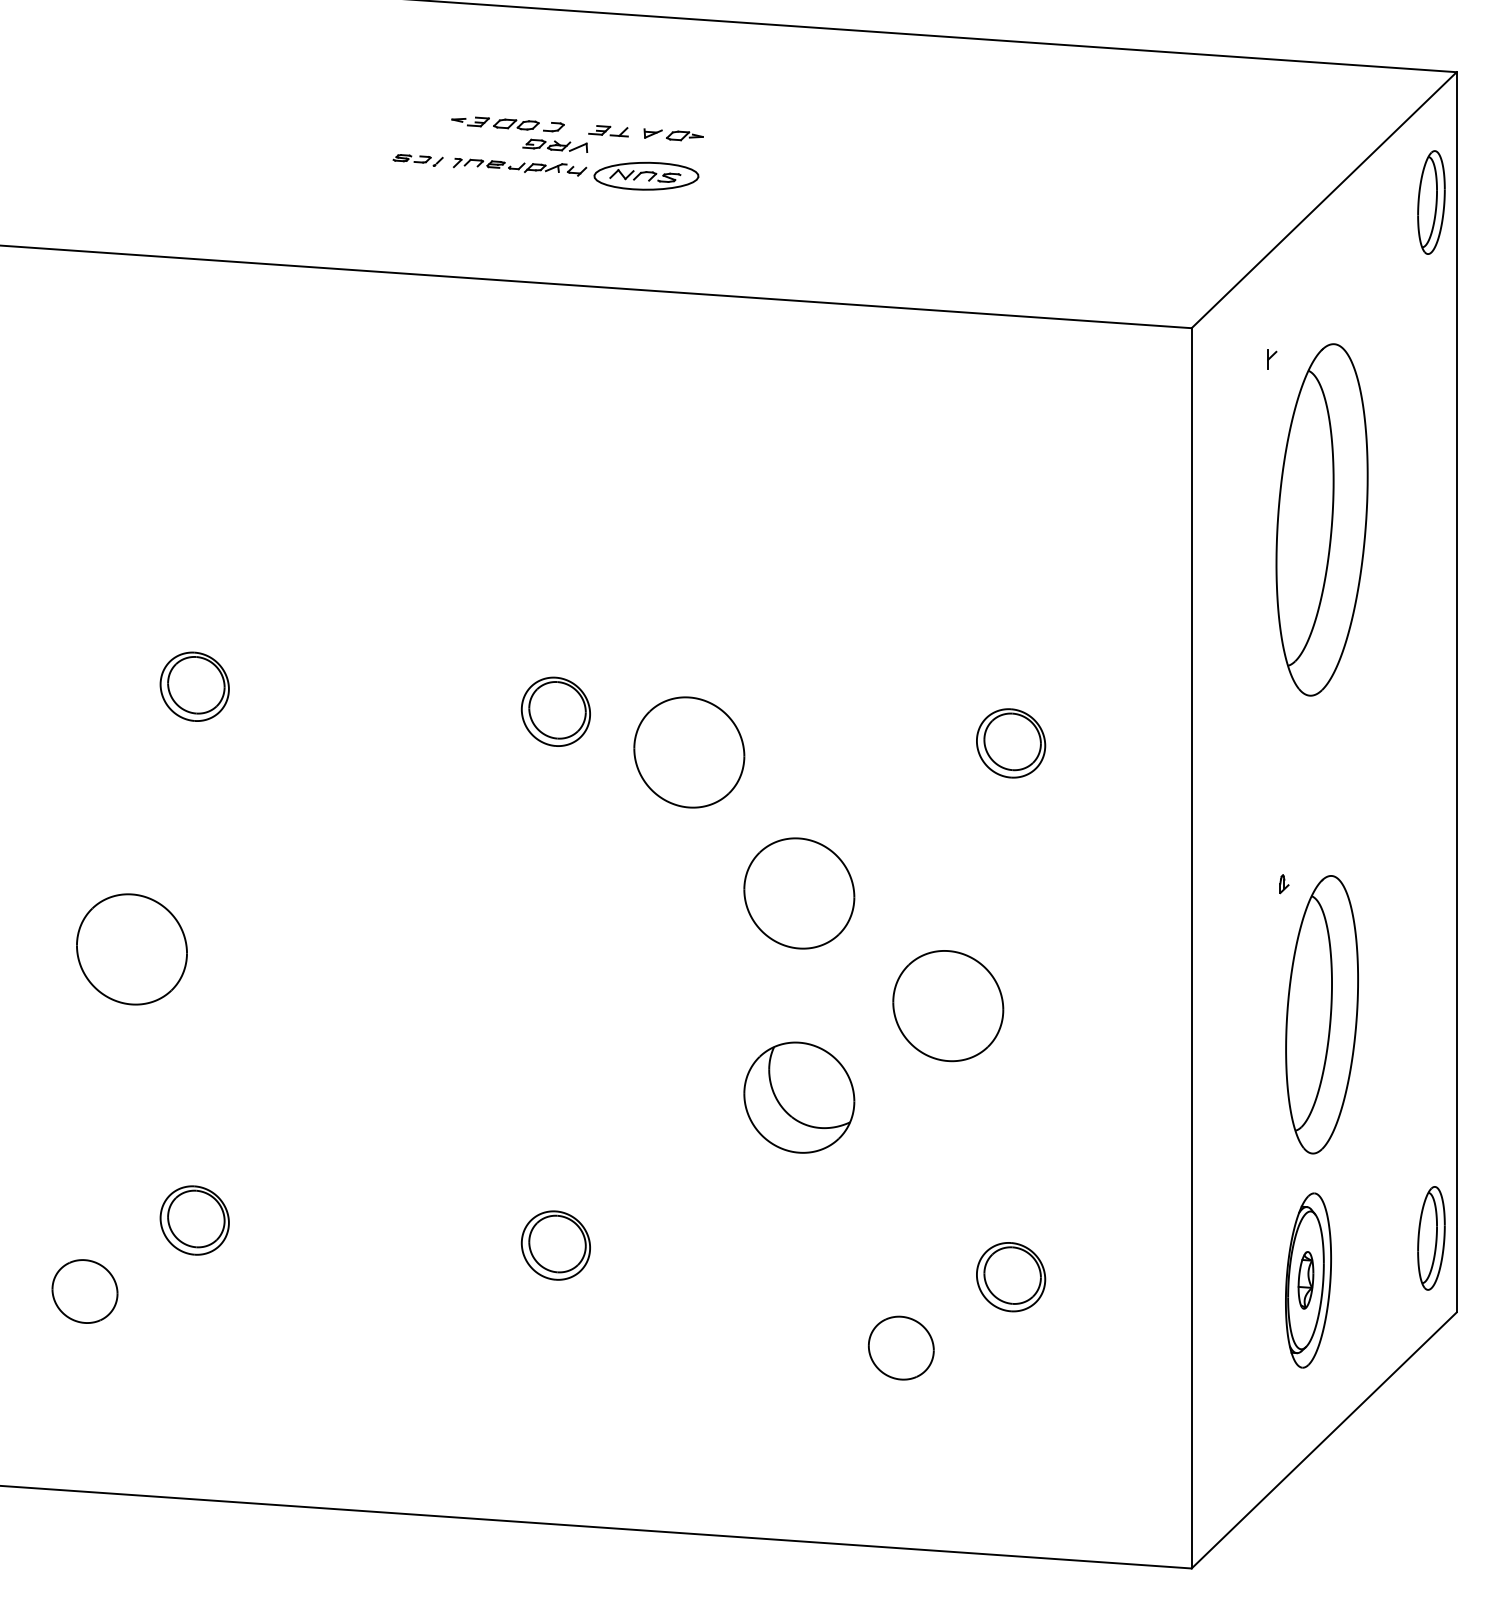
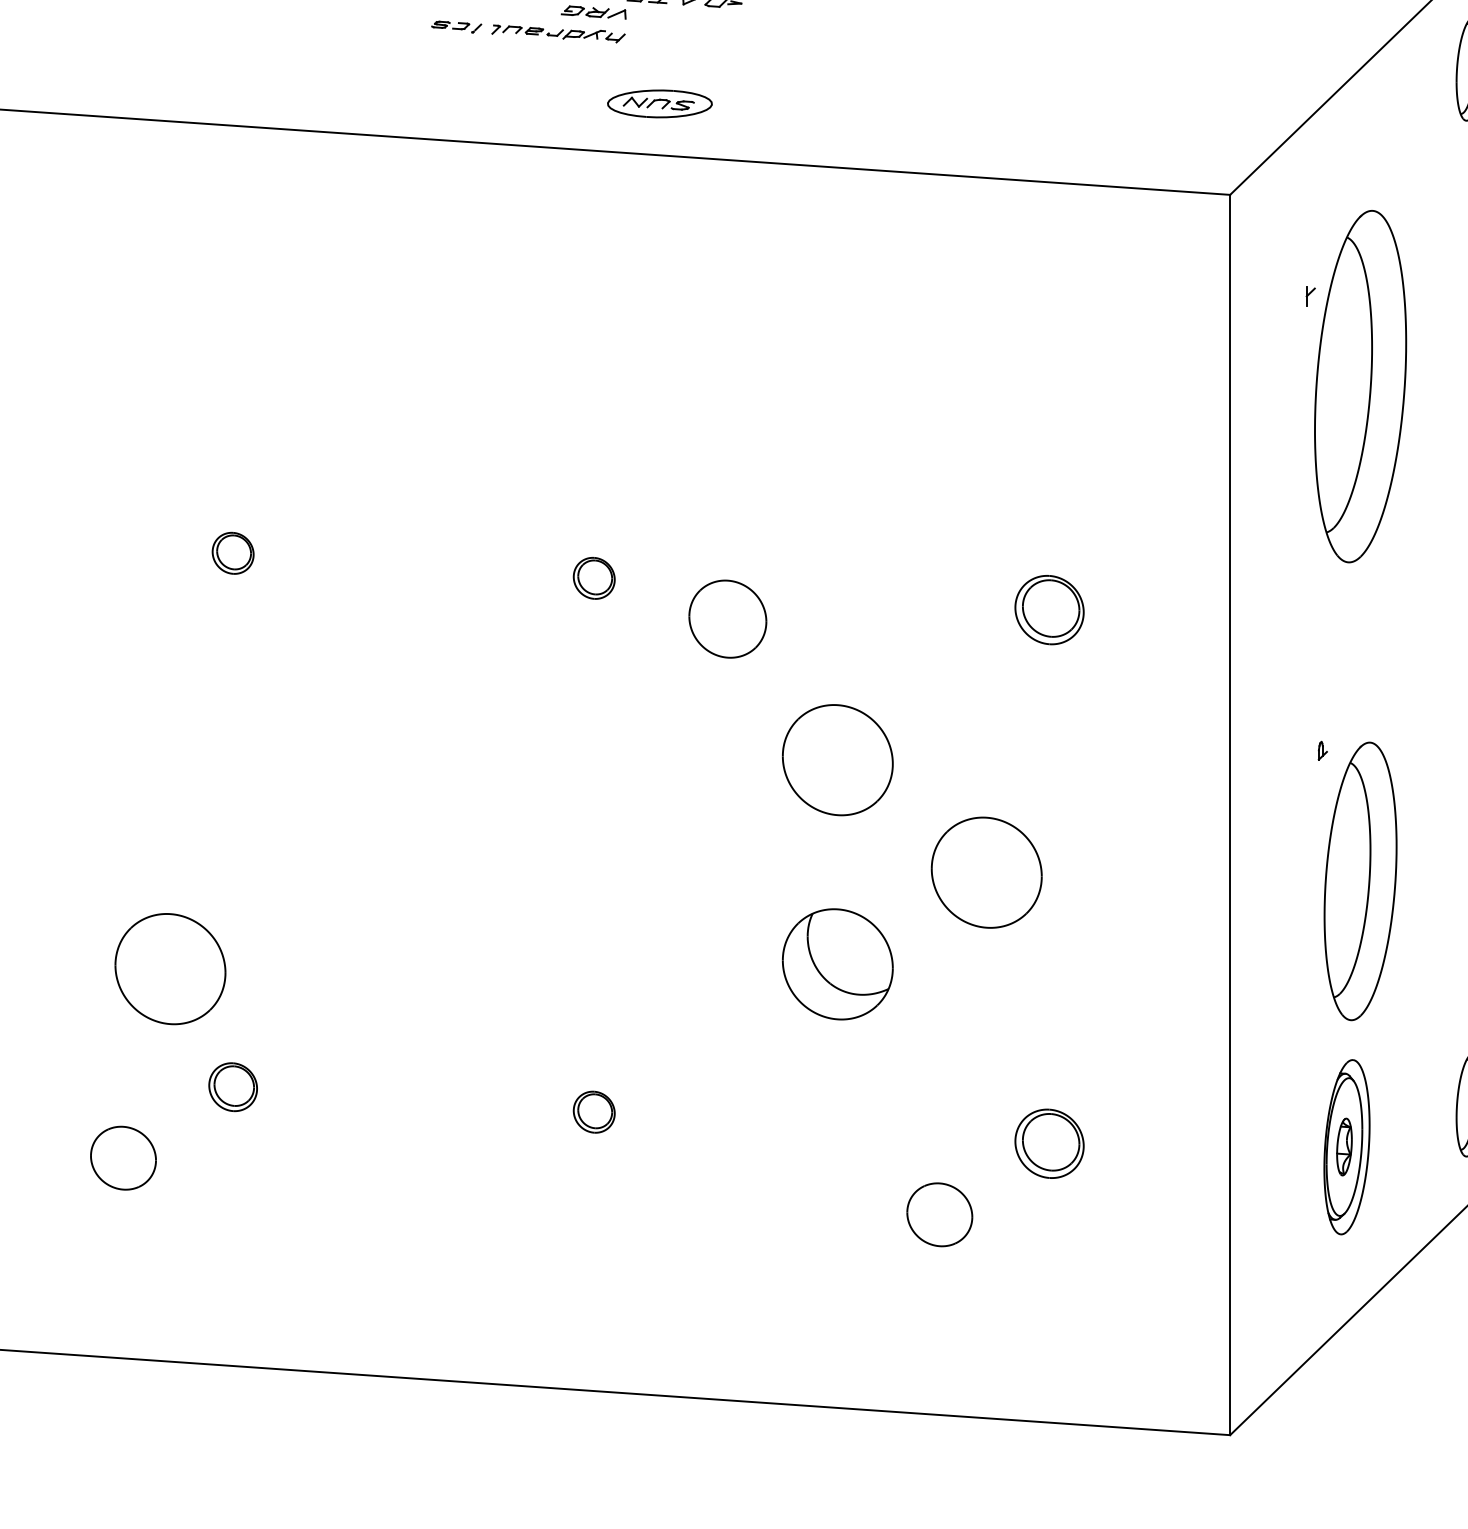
part: (646, 175) -> (659, 103), moved
part: (1272, 359) -> (1310, 296), moved
part: (194, 686) -> (232, 553), size x0.6
part: (555, 711) -> (593, 578), size x0.6
part: (689, 752) -> (727, 619), size x0.7
part: (131, 949) -> (169, 969), moved
part: (194, 1220) -> (232, 1087), size x0.7
part: (555, 1245) -> (593, 1112), size x0.6

